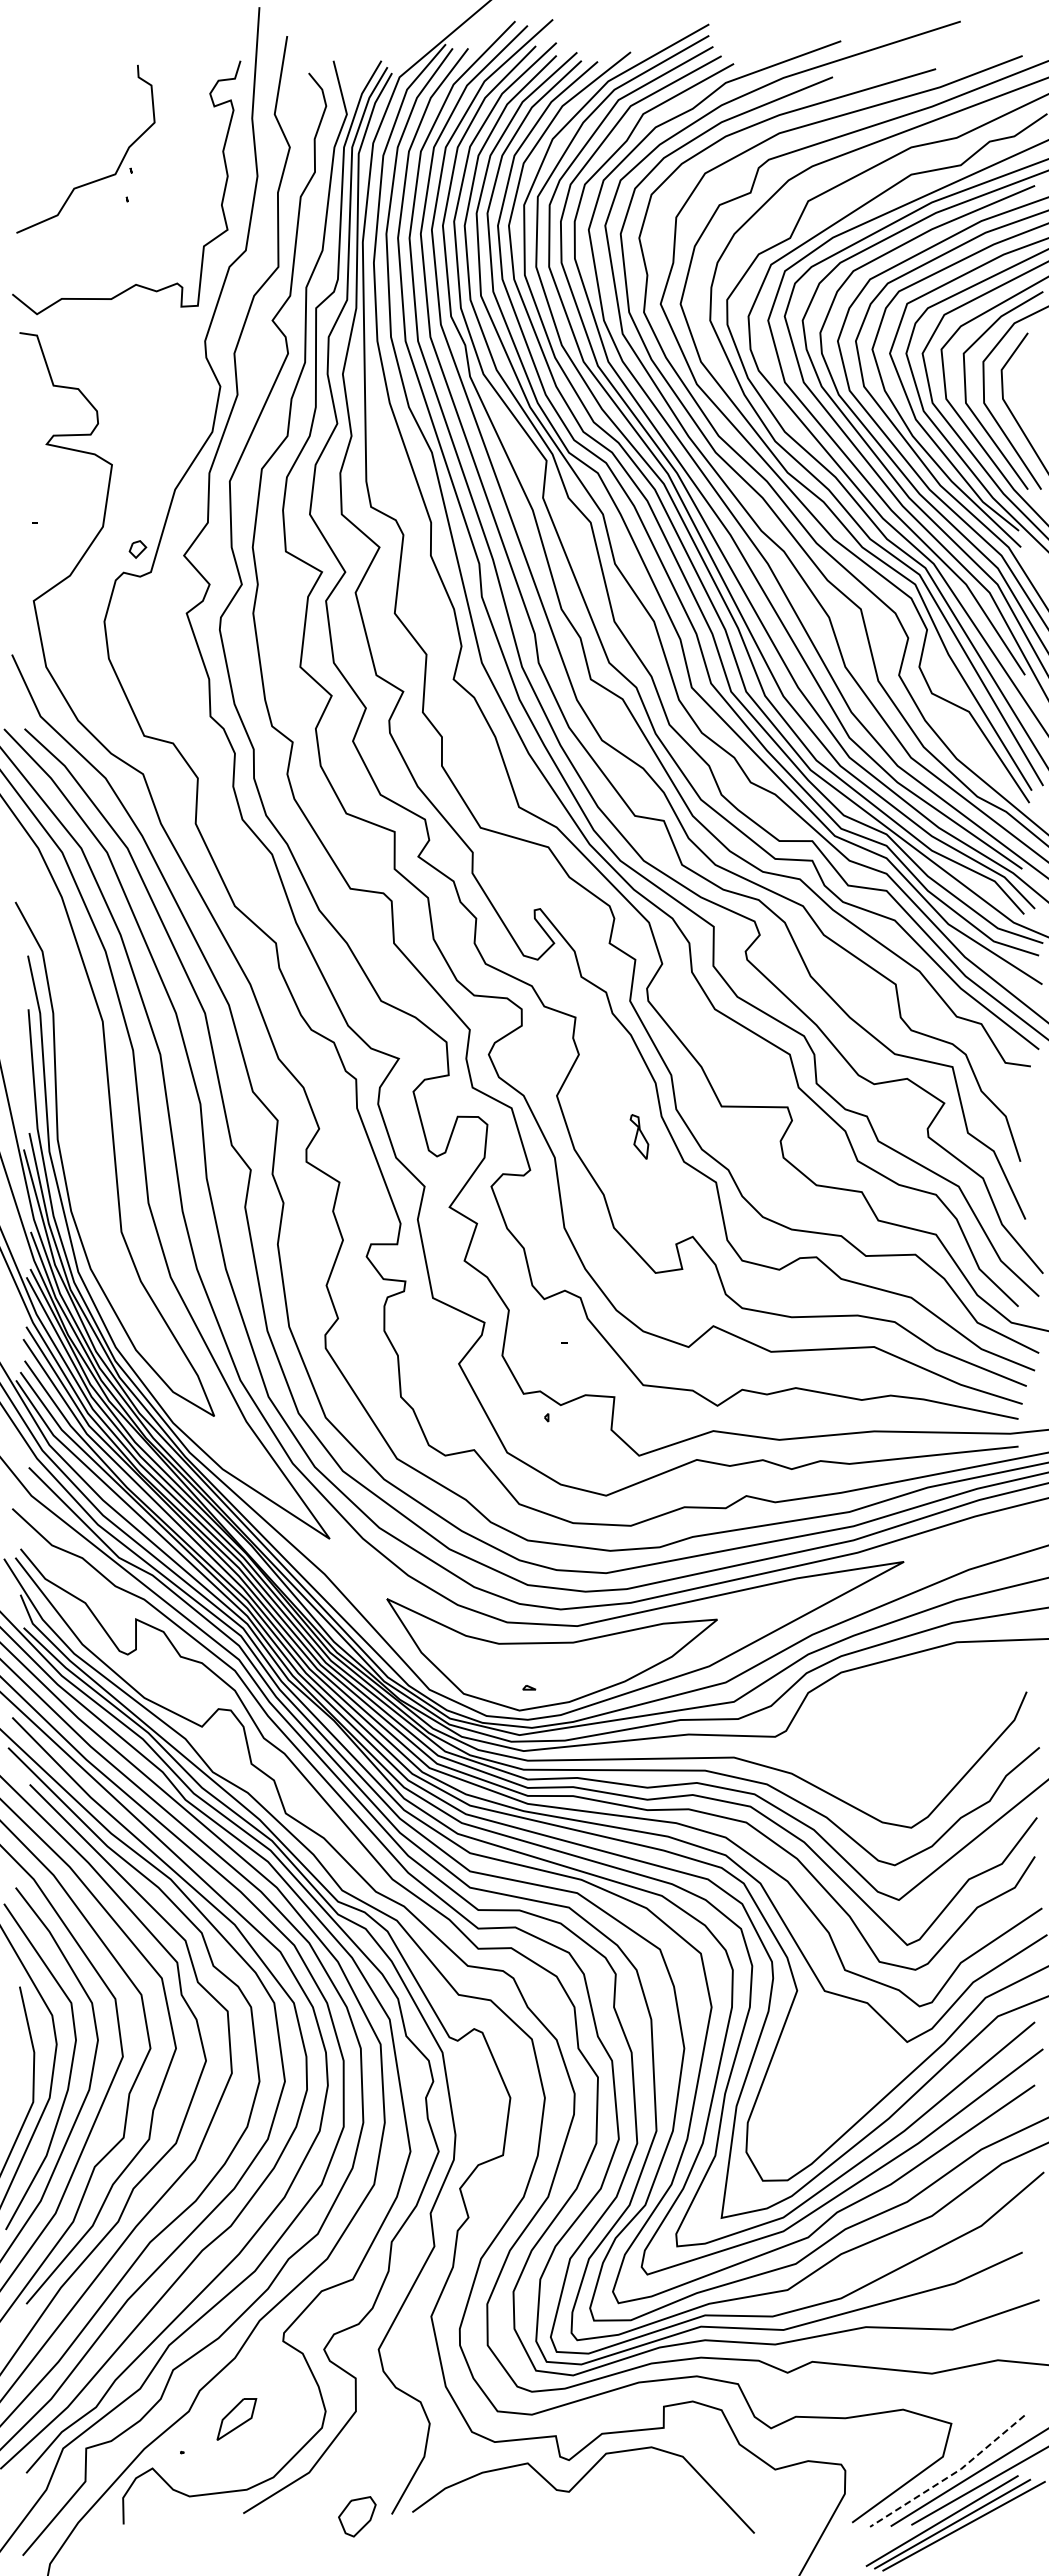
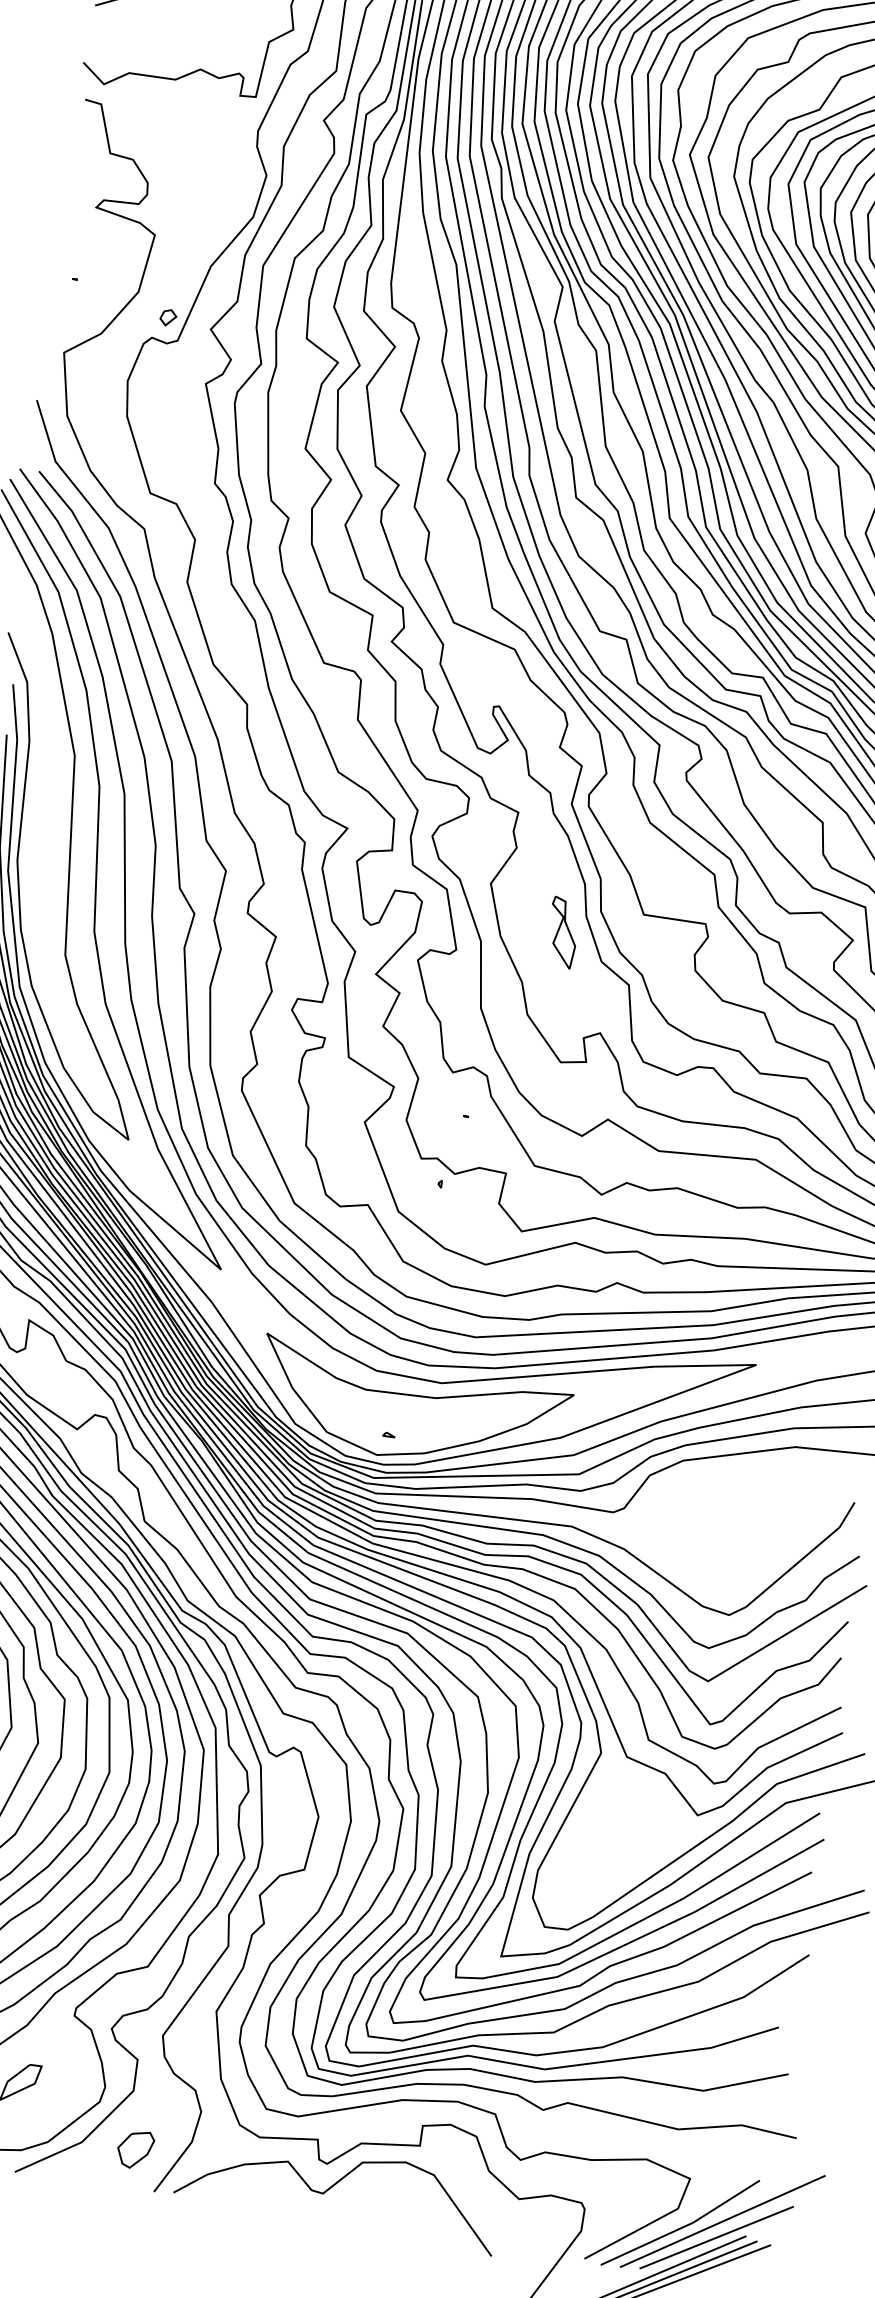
part: (639, 1136) -> (563, 932), size x1.67
line: (950, 2475) -> (682, 2227), dashed -> solid
part: (357, 2516) -> (135, 2149), moved

